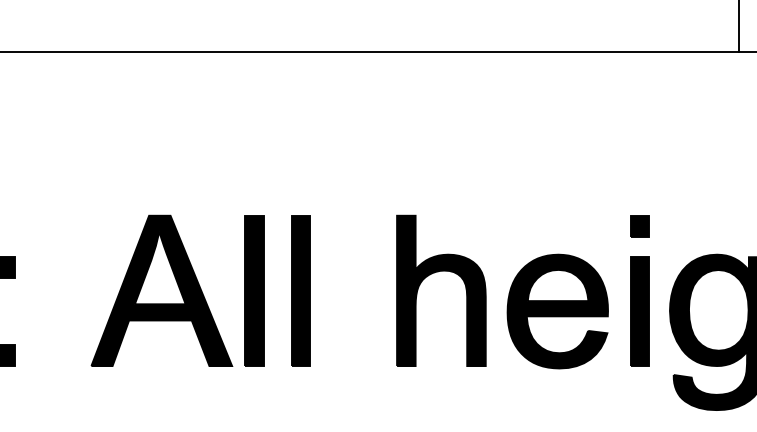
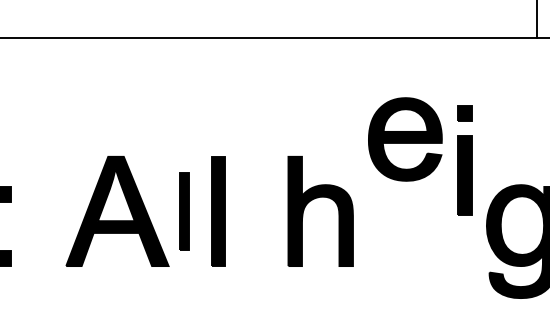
part: (254, 290) -> (184, 211), size x0.7
part: (639, 290) -> (464, 160), moved
part: (558, 311) -> (405, 139), moved

